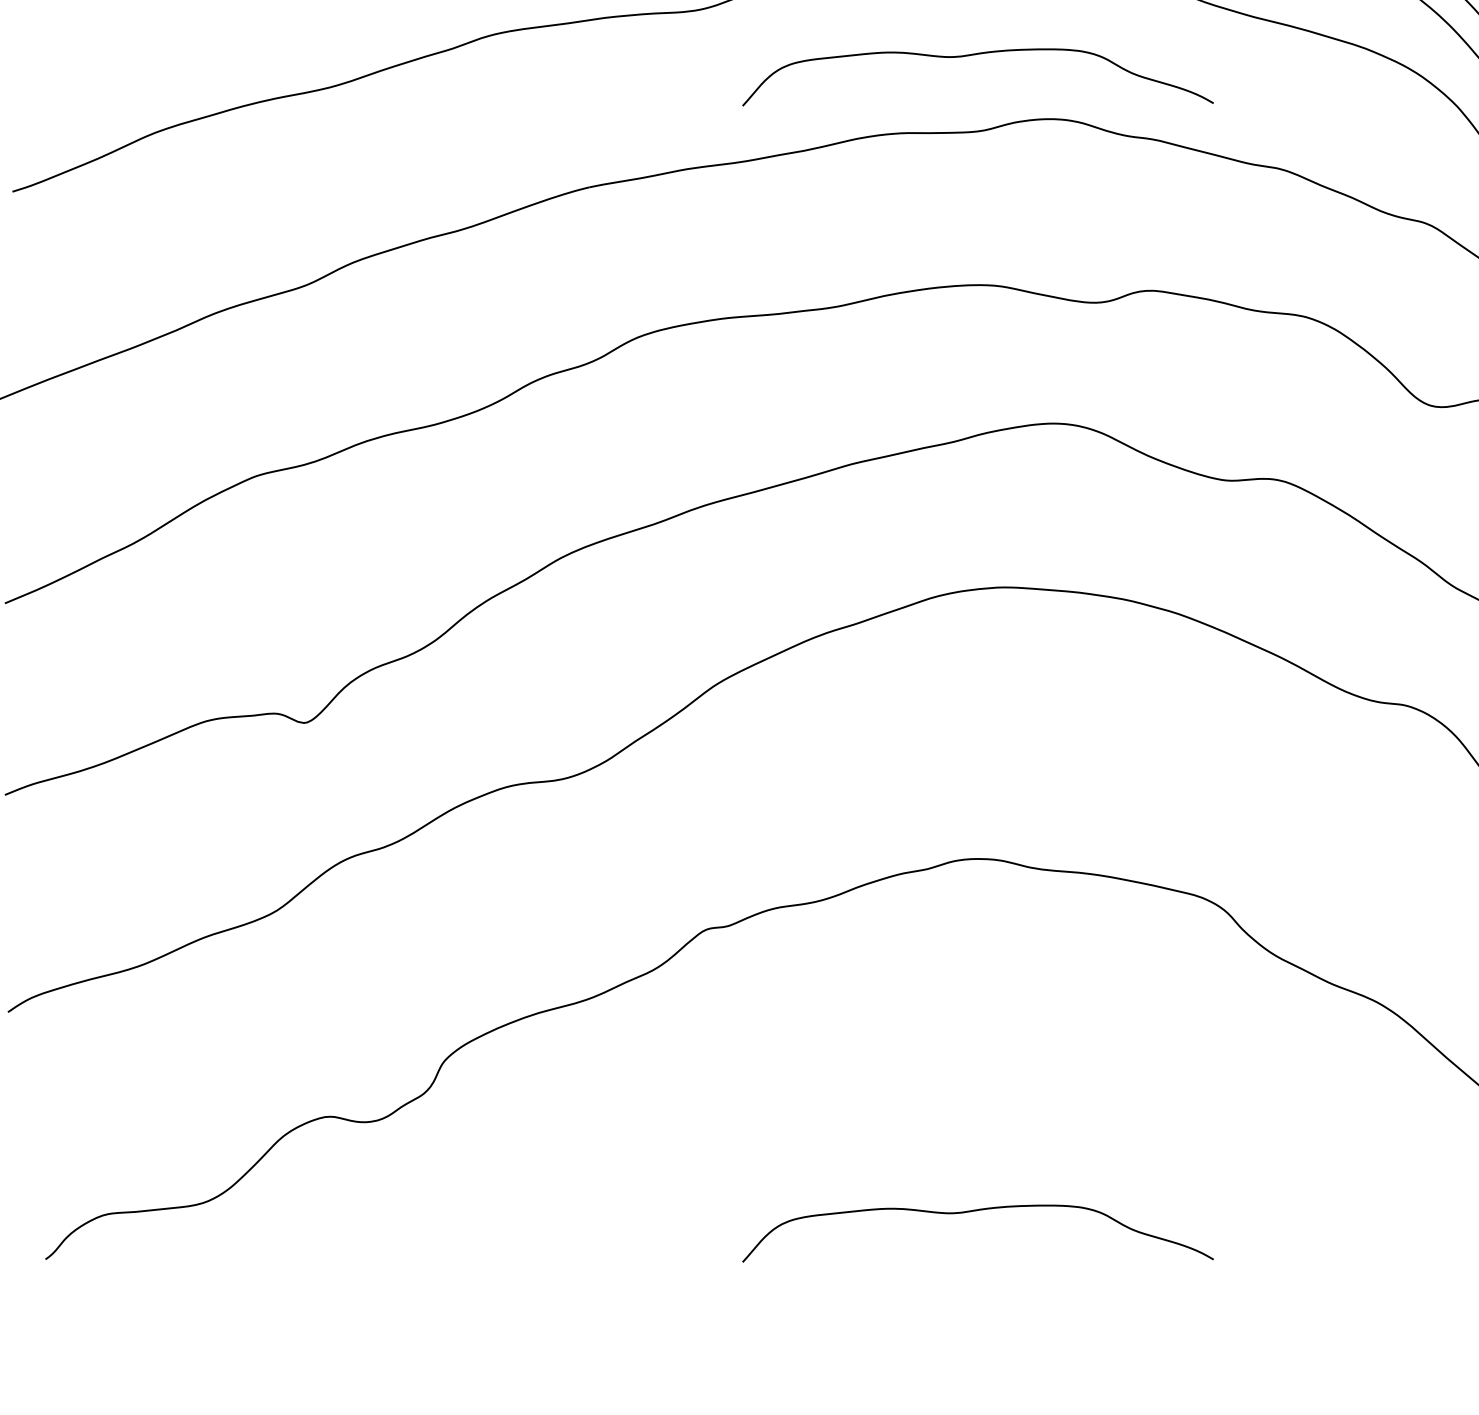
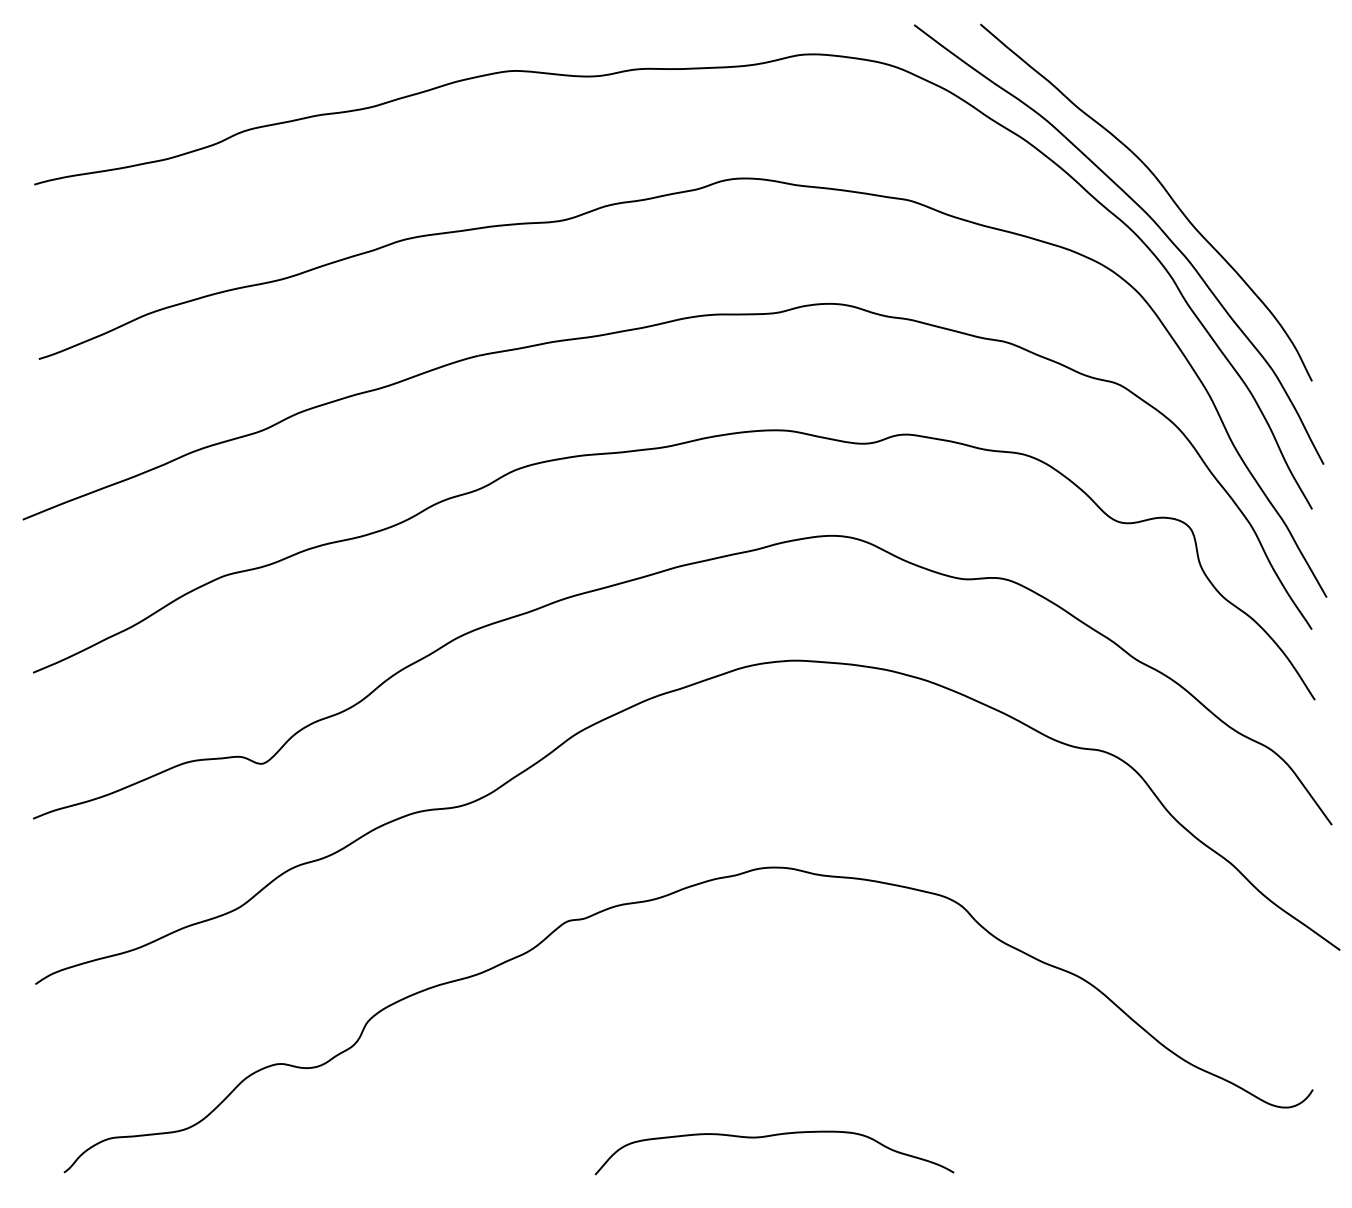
curve: (976, 55) -> (773, 255), removed

